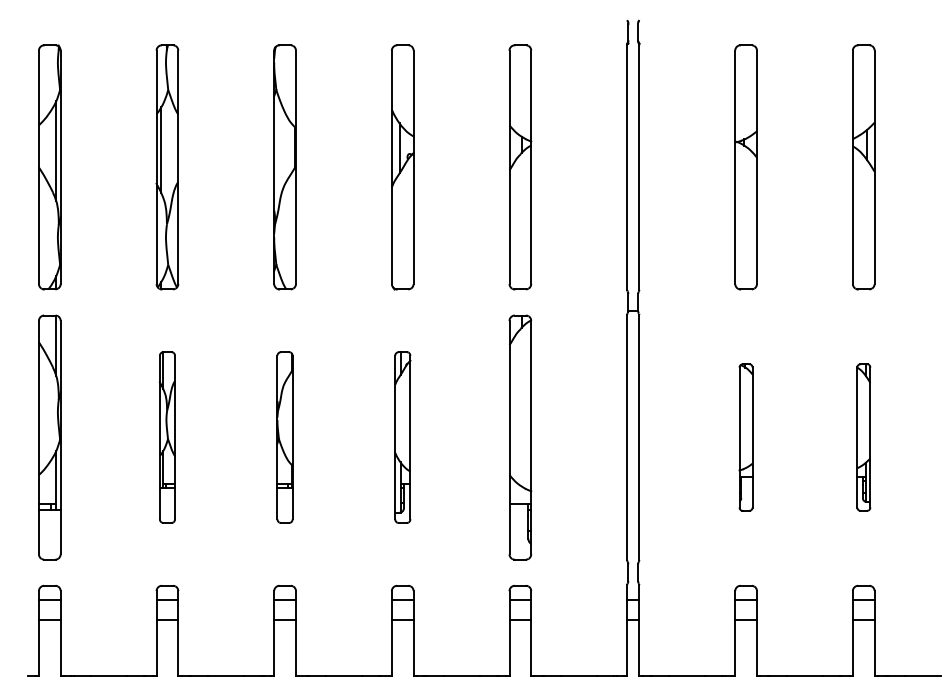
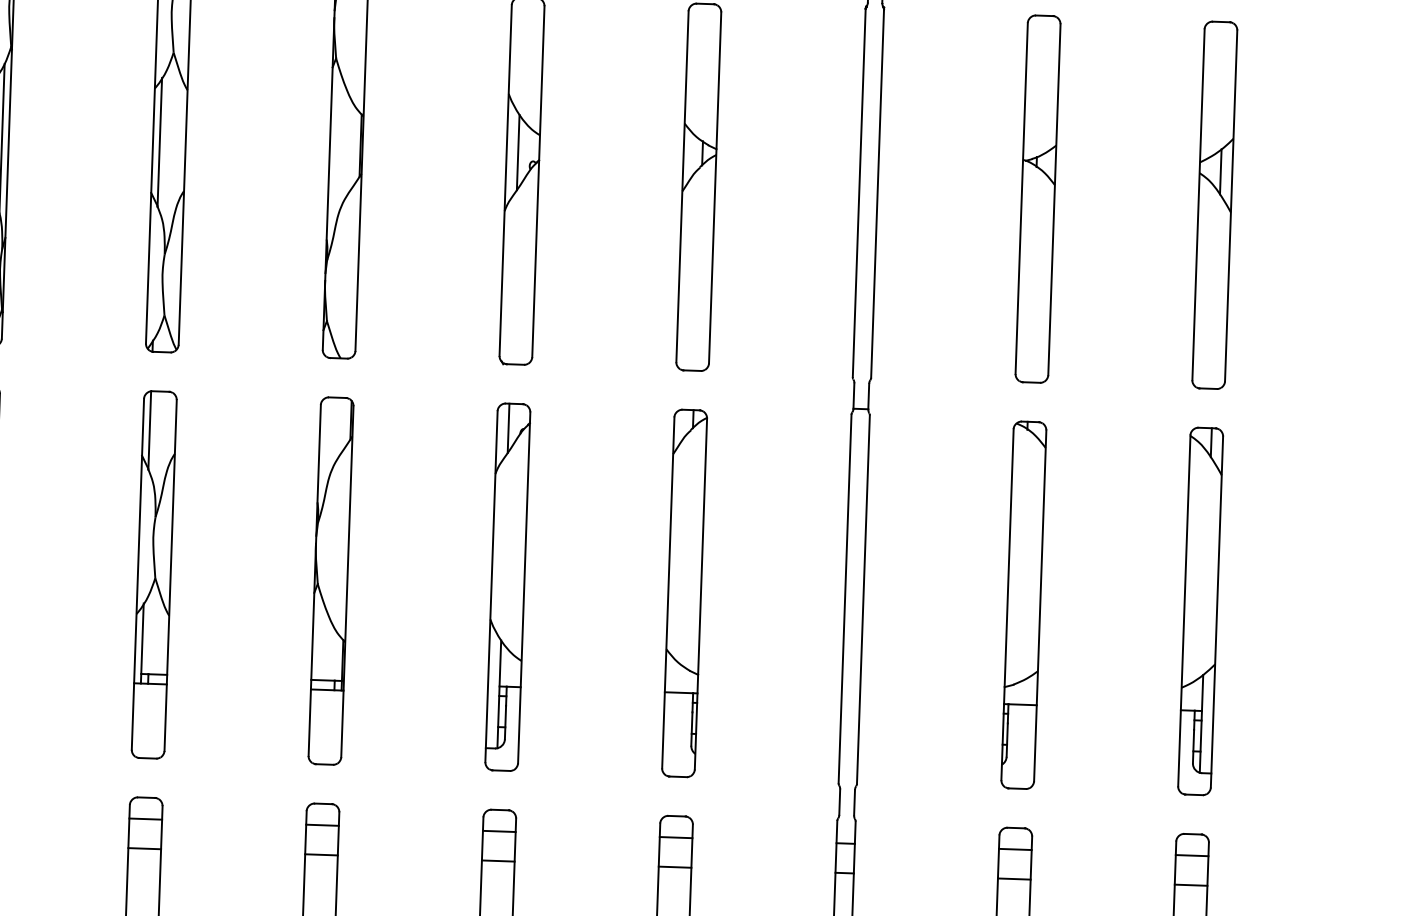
part: (167, 437) -> (154, 574), size x1.43
part: (284, 437) -> (330, 580), size x1.43
part: (402, 437) -> (507, 587), size x1.43
part: (745, 437) -> (1022, 605), size x1.67
part: (863, 437) -> (1200, 611), size x1.67

